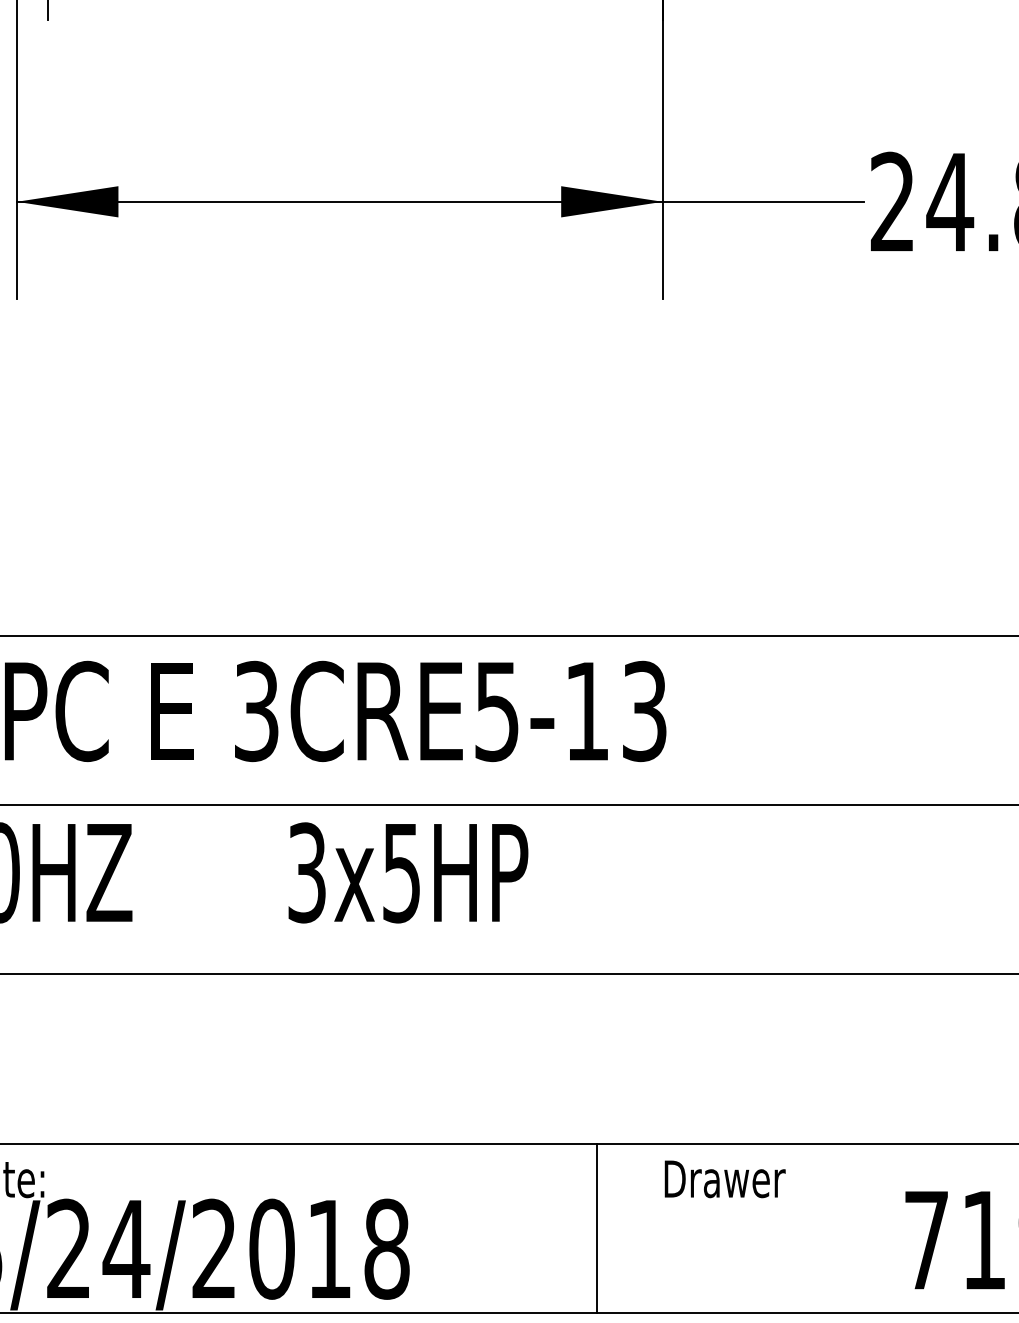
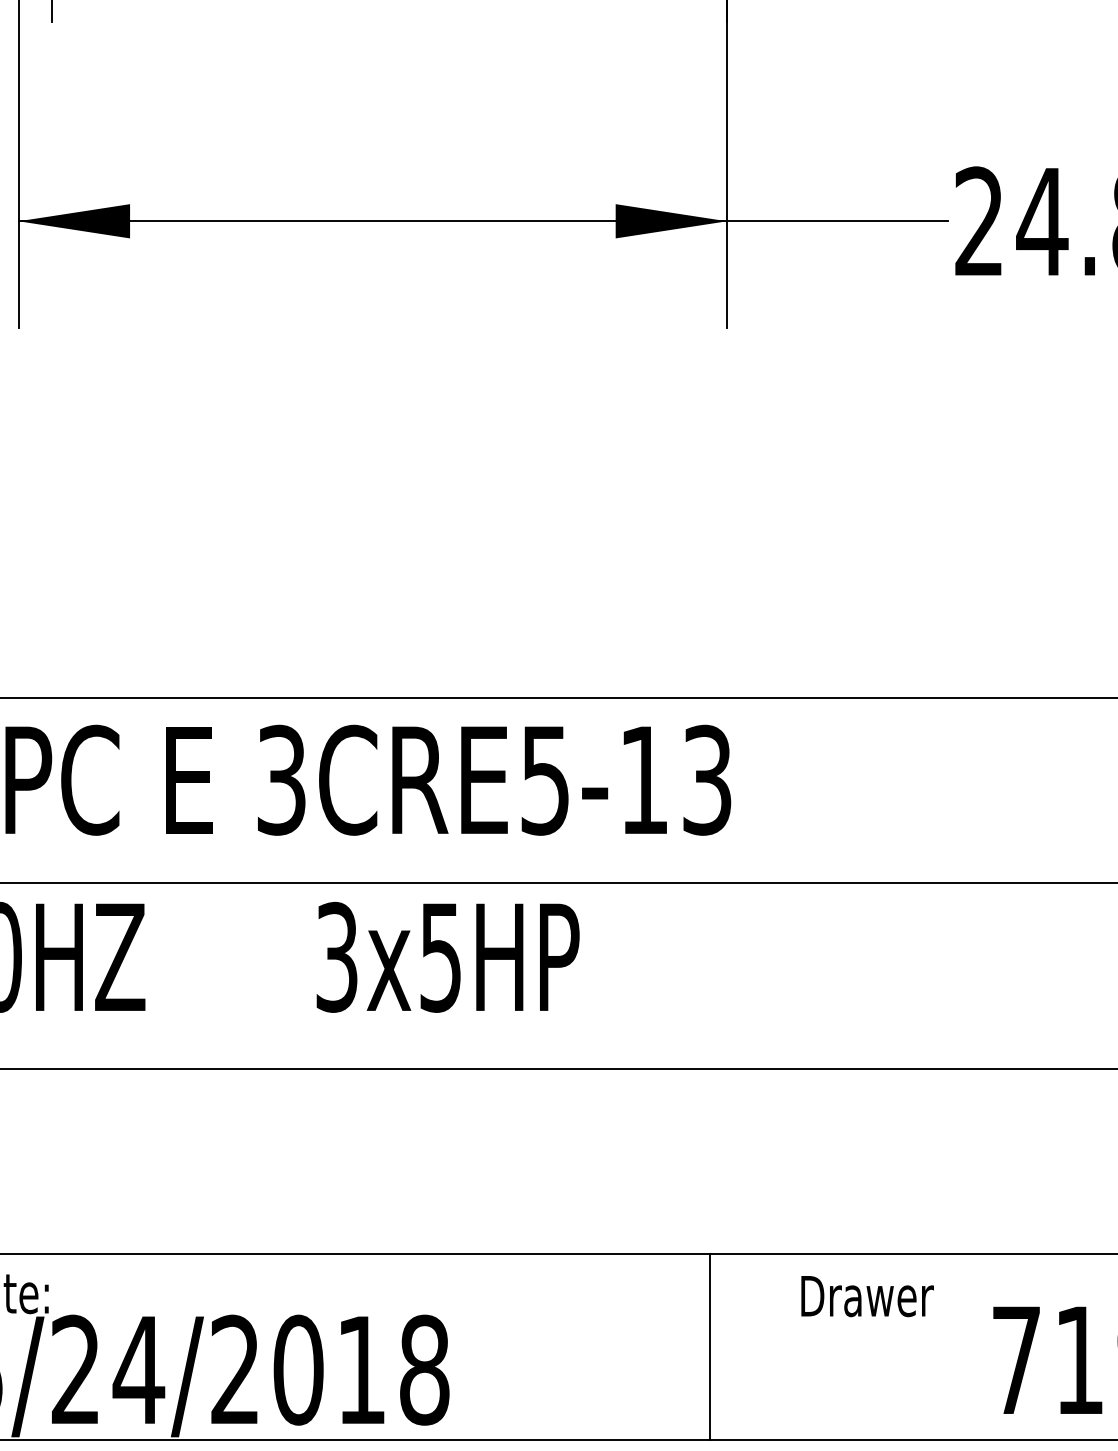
text: (725, 1179) -> (867, 1296), moved
line: (597, 1227) -> (710, 1346), moved

